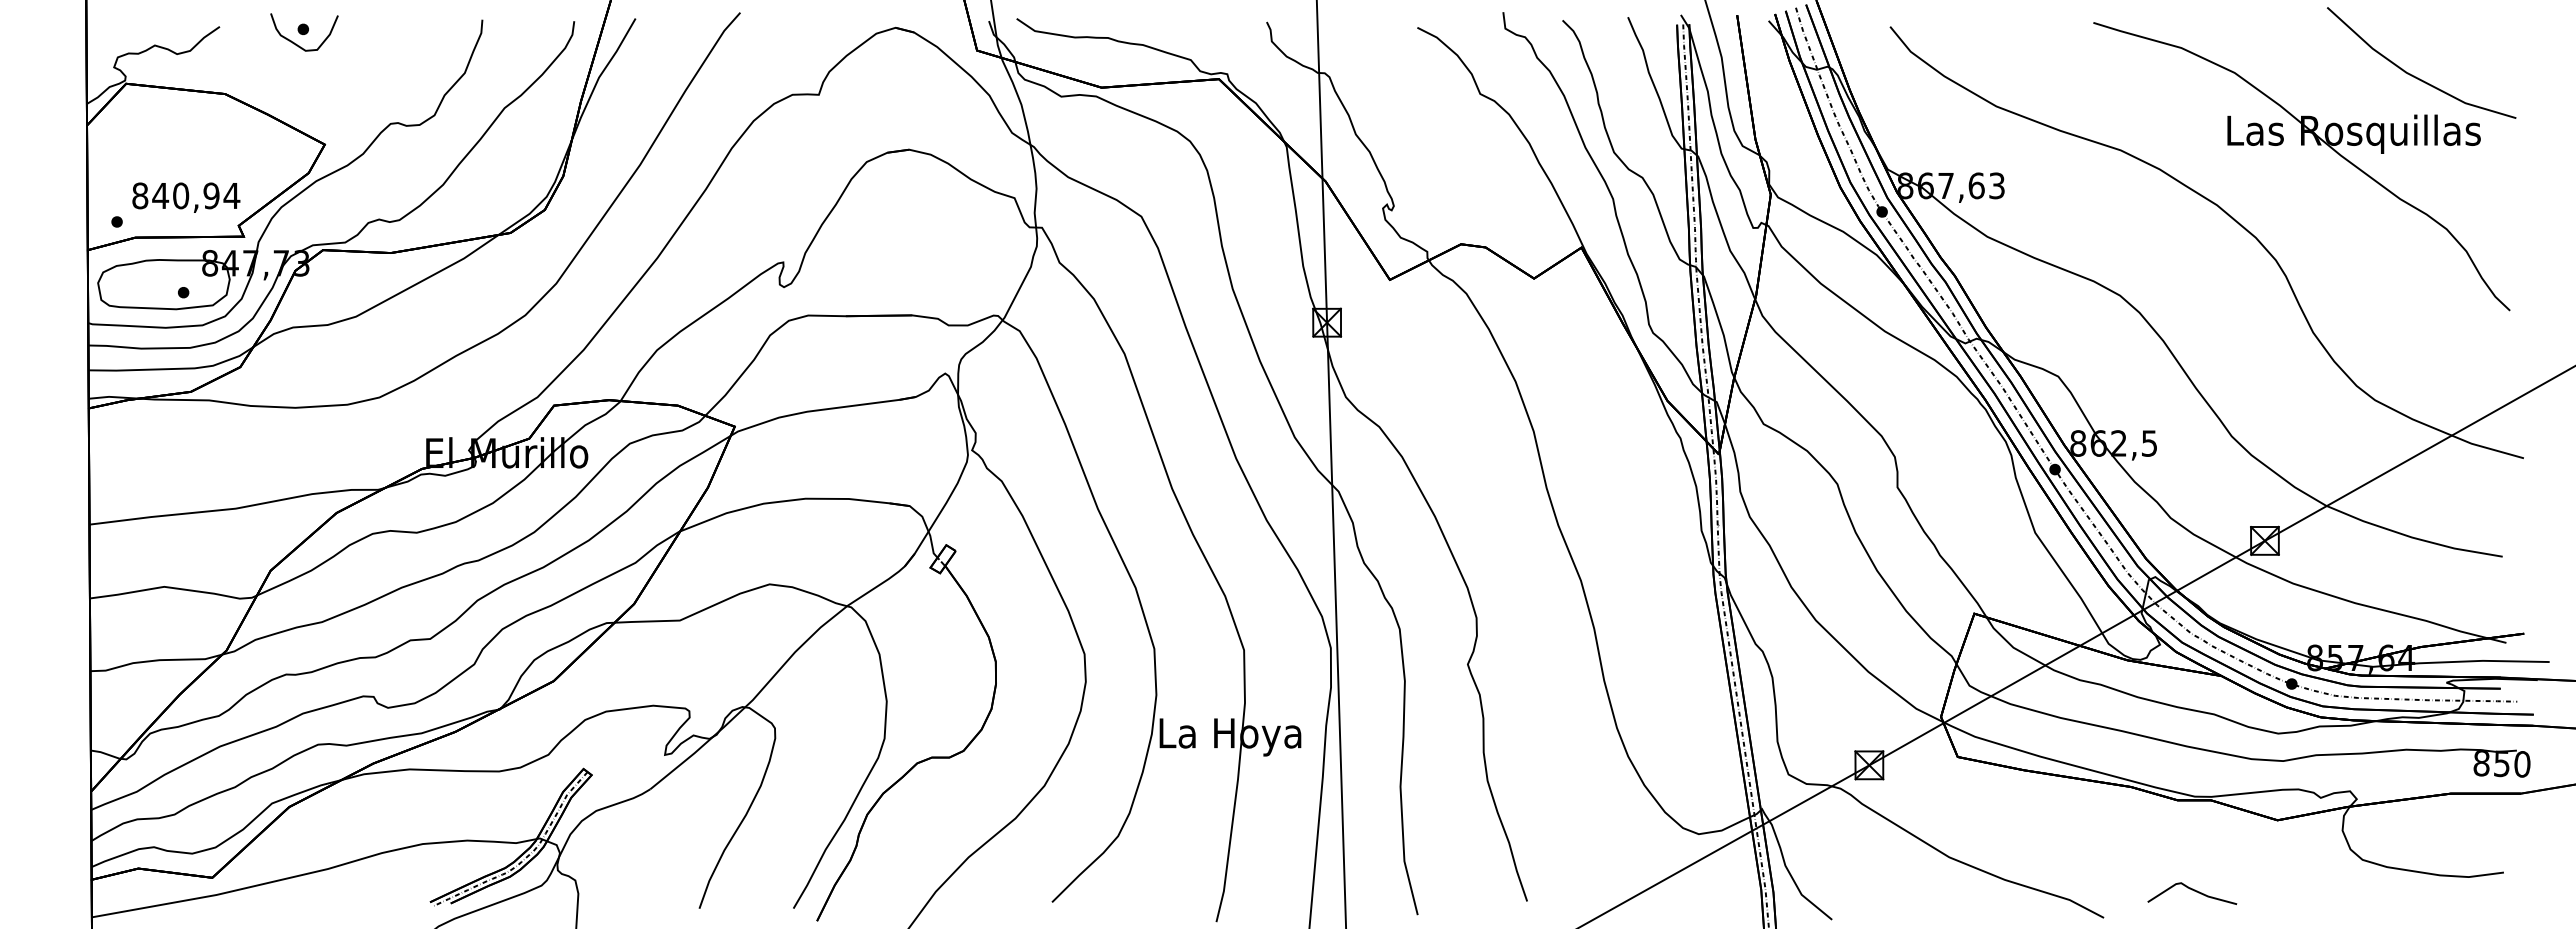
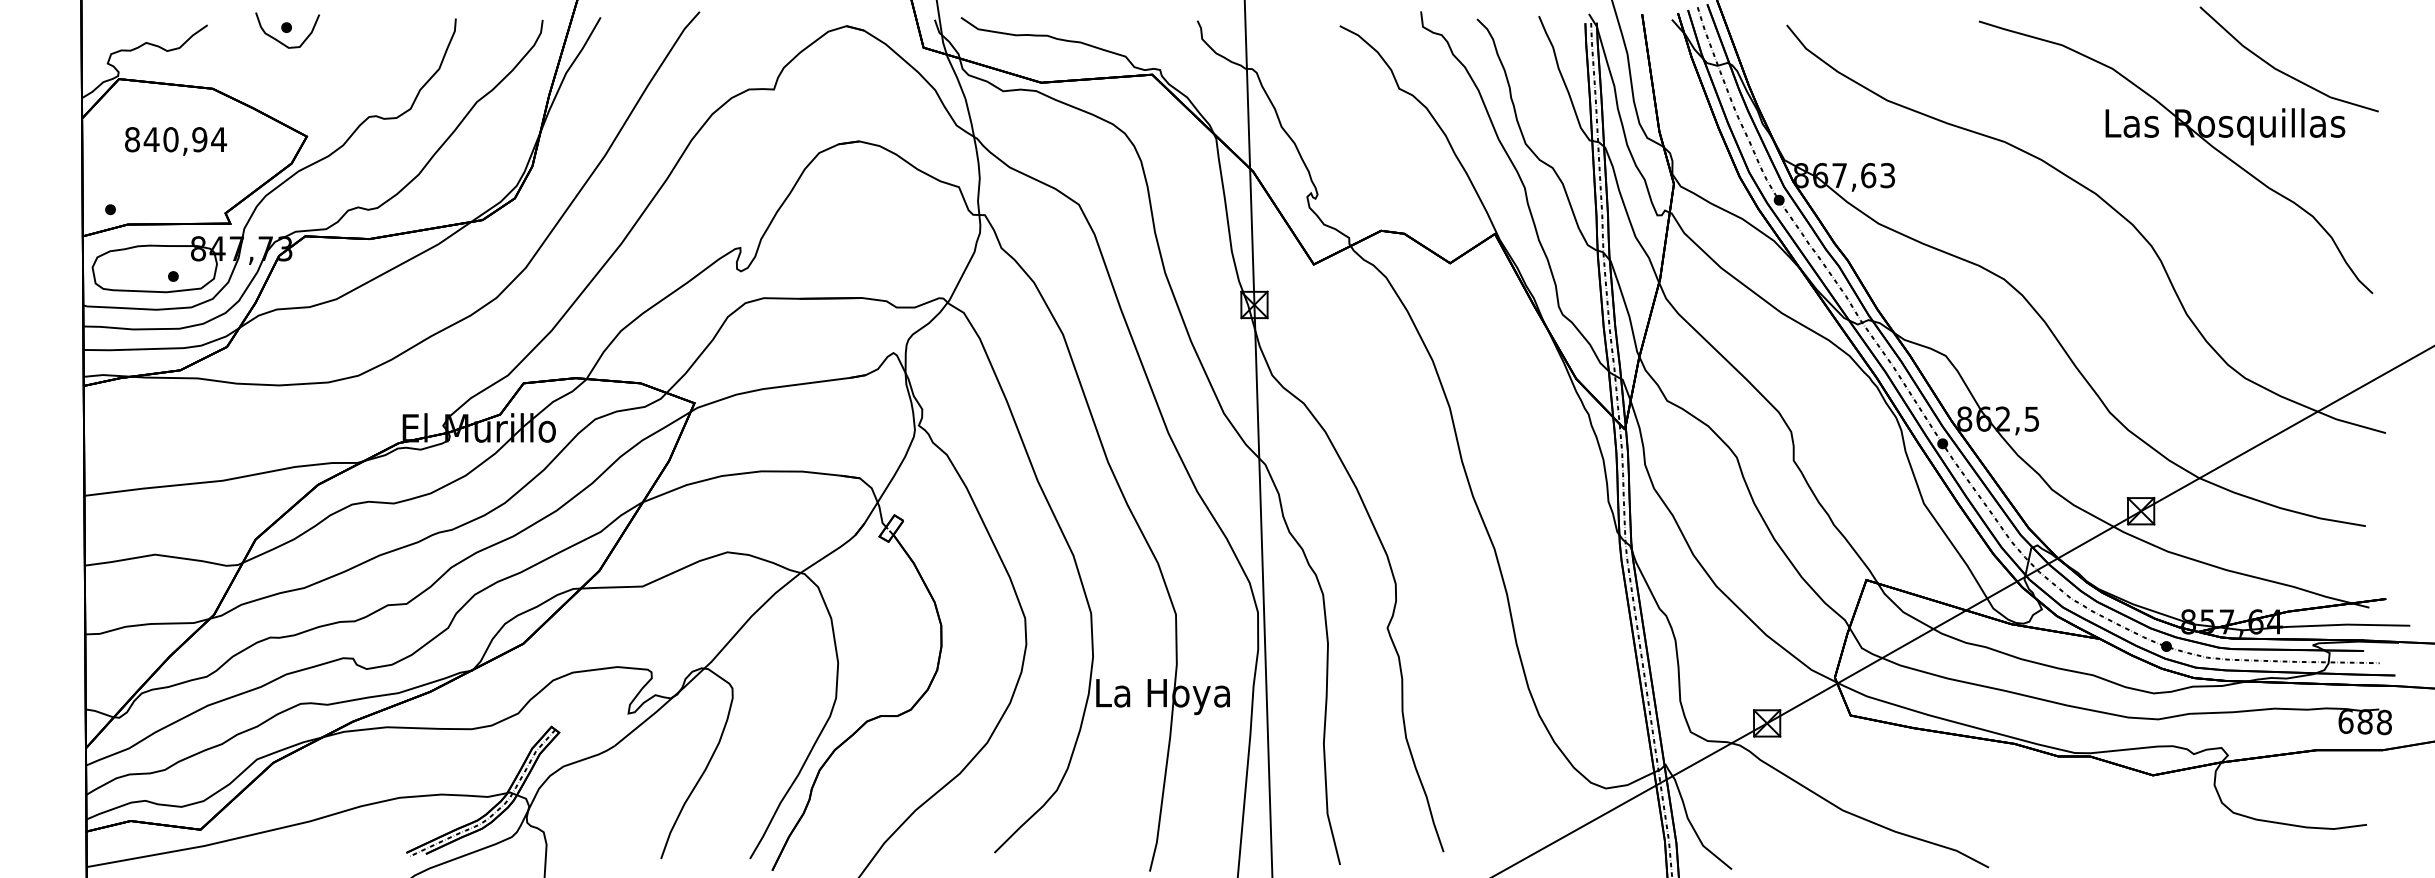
text: (186, 197) -> (176, 141), moved
text: (2501, 763) -> (2364, 721), 850 -> 688
curve: (2194, 891) -> (2074, 842), removed

